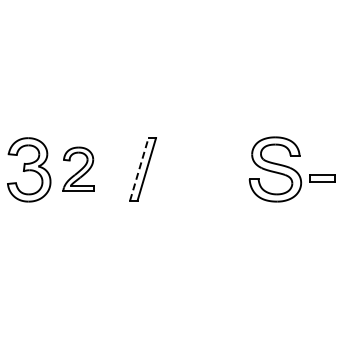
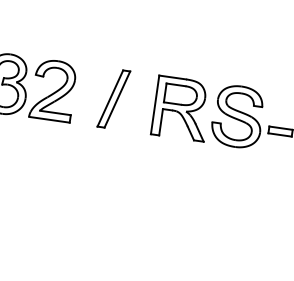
part: (78, 169) -> (53, 90), size x1.43
line: (139, 169) -> (110, 98), dashed -> solid
part: (215, 169) -> (181, 108), added

